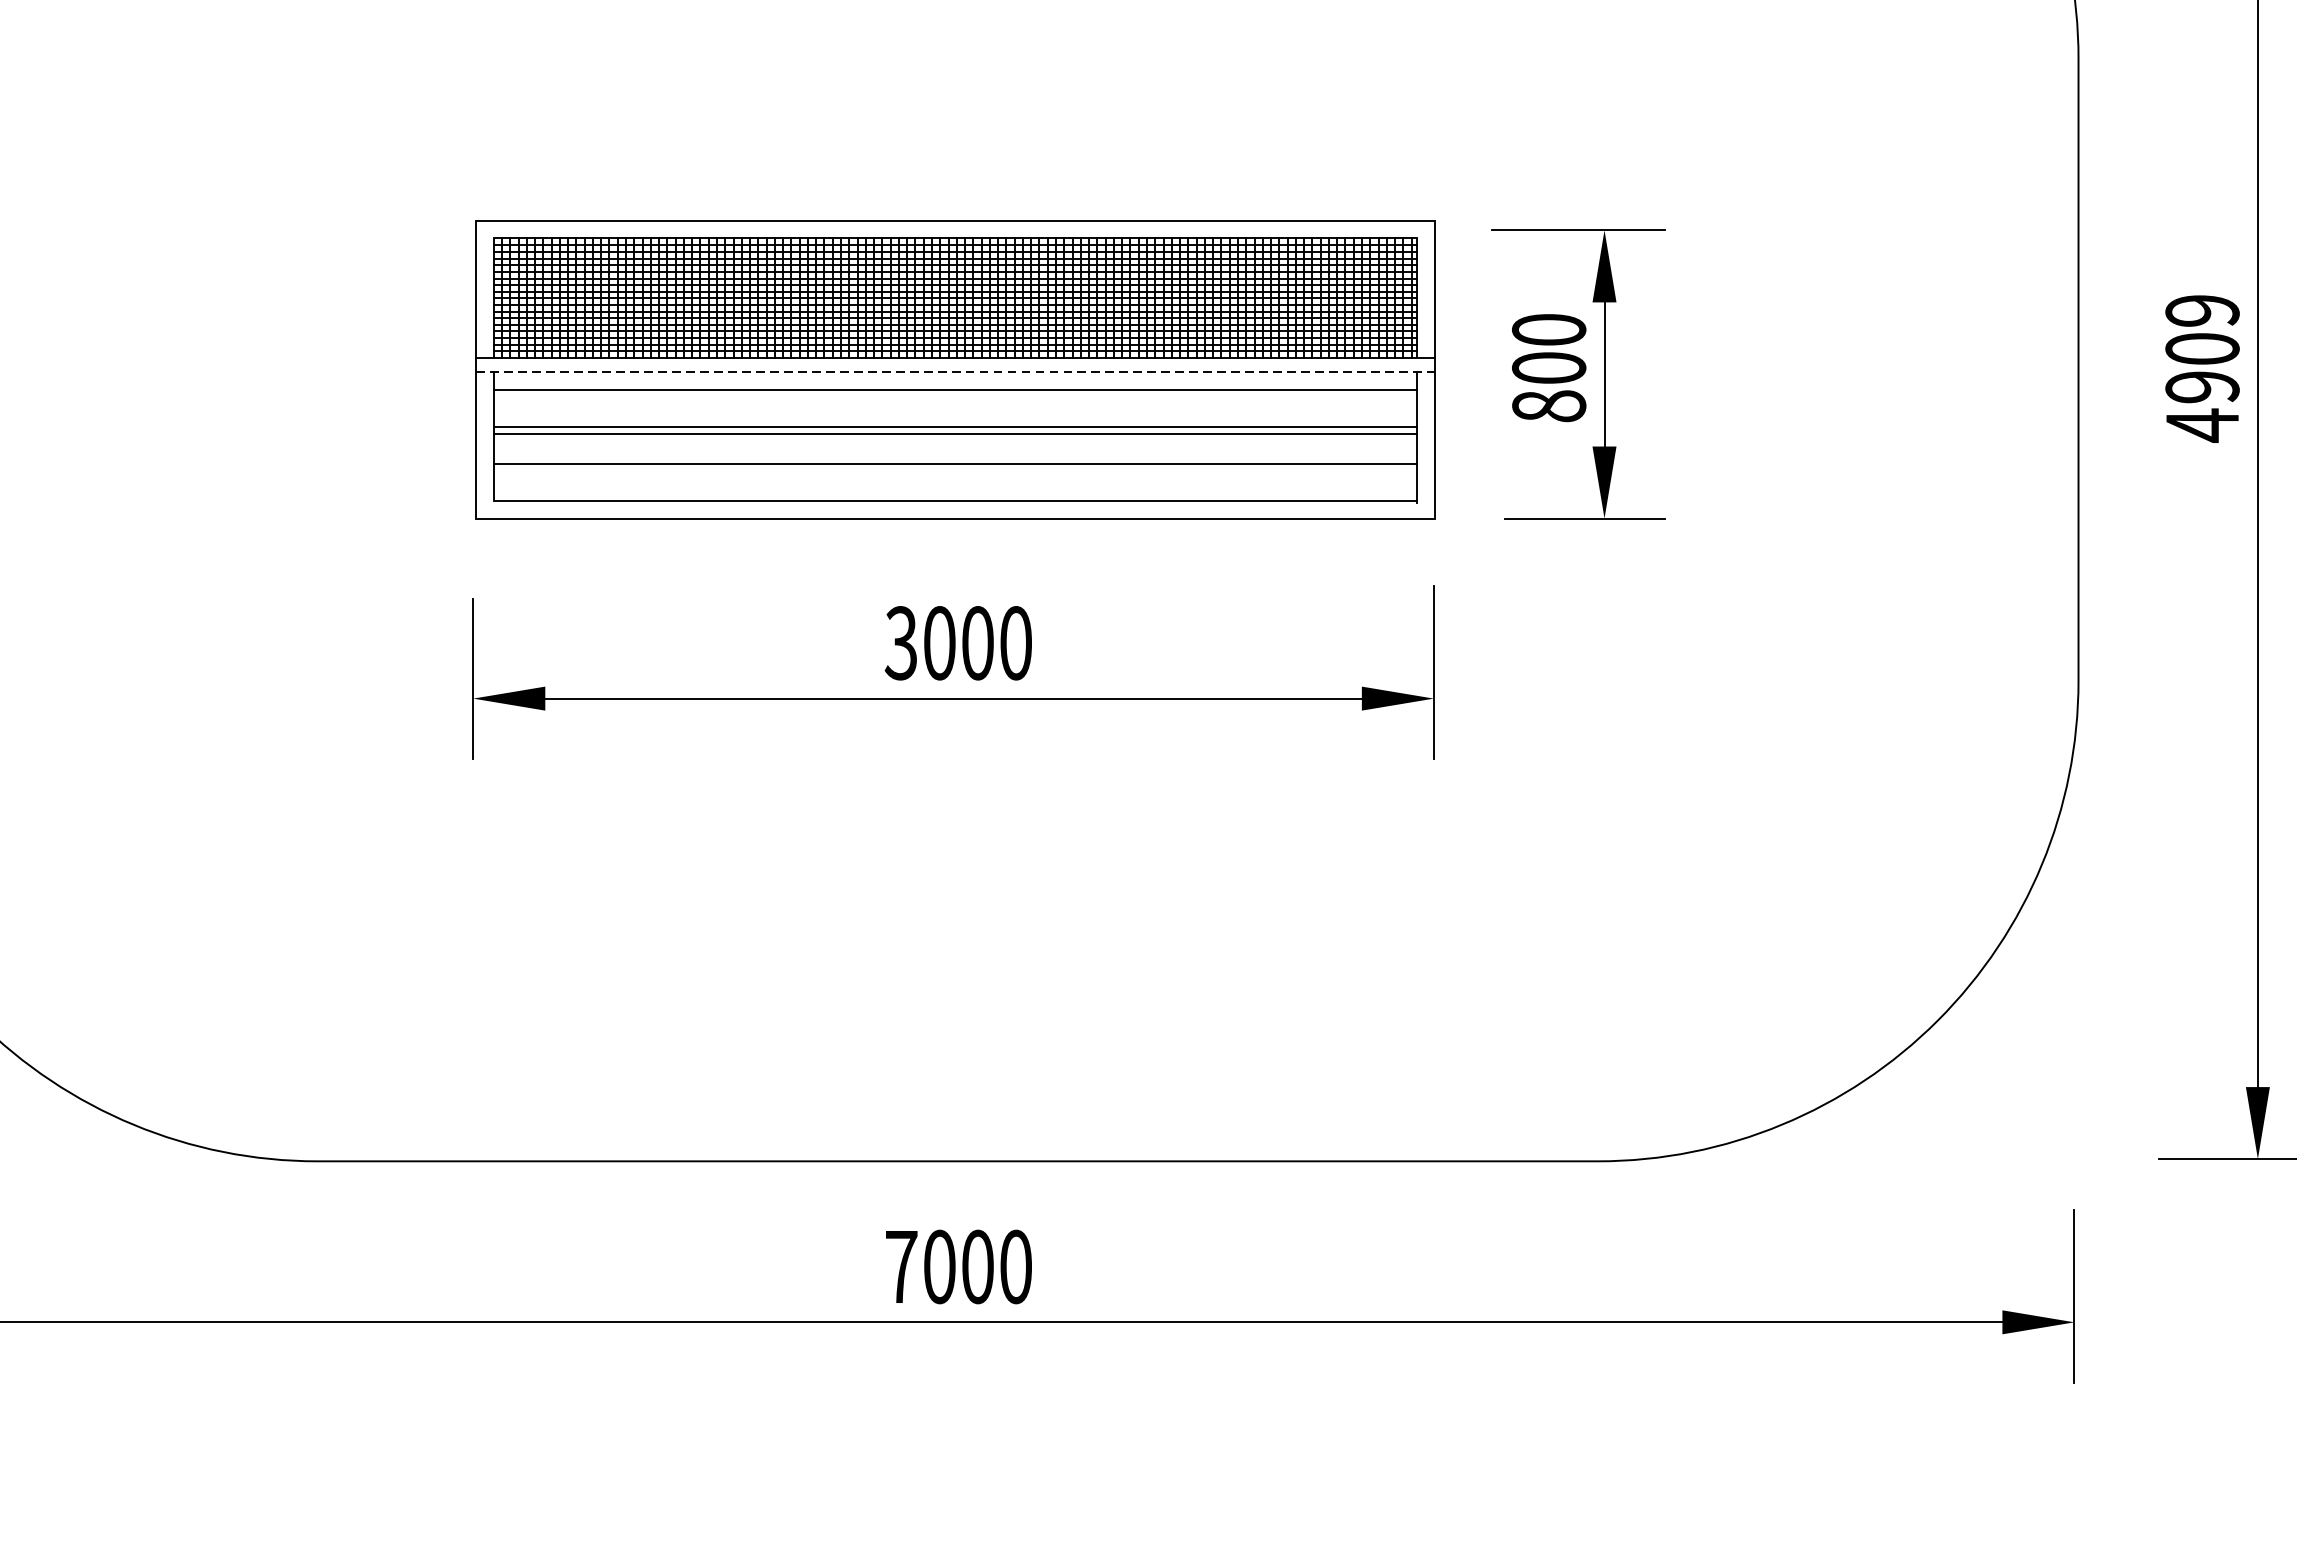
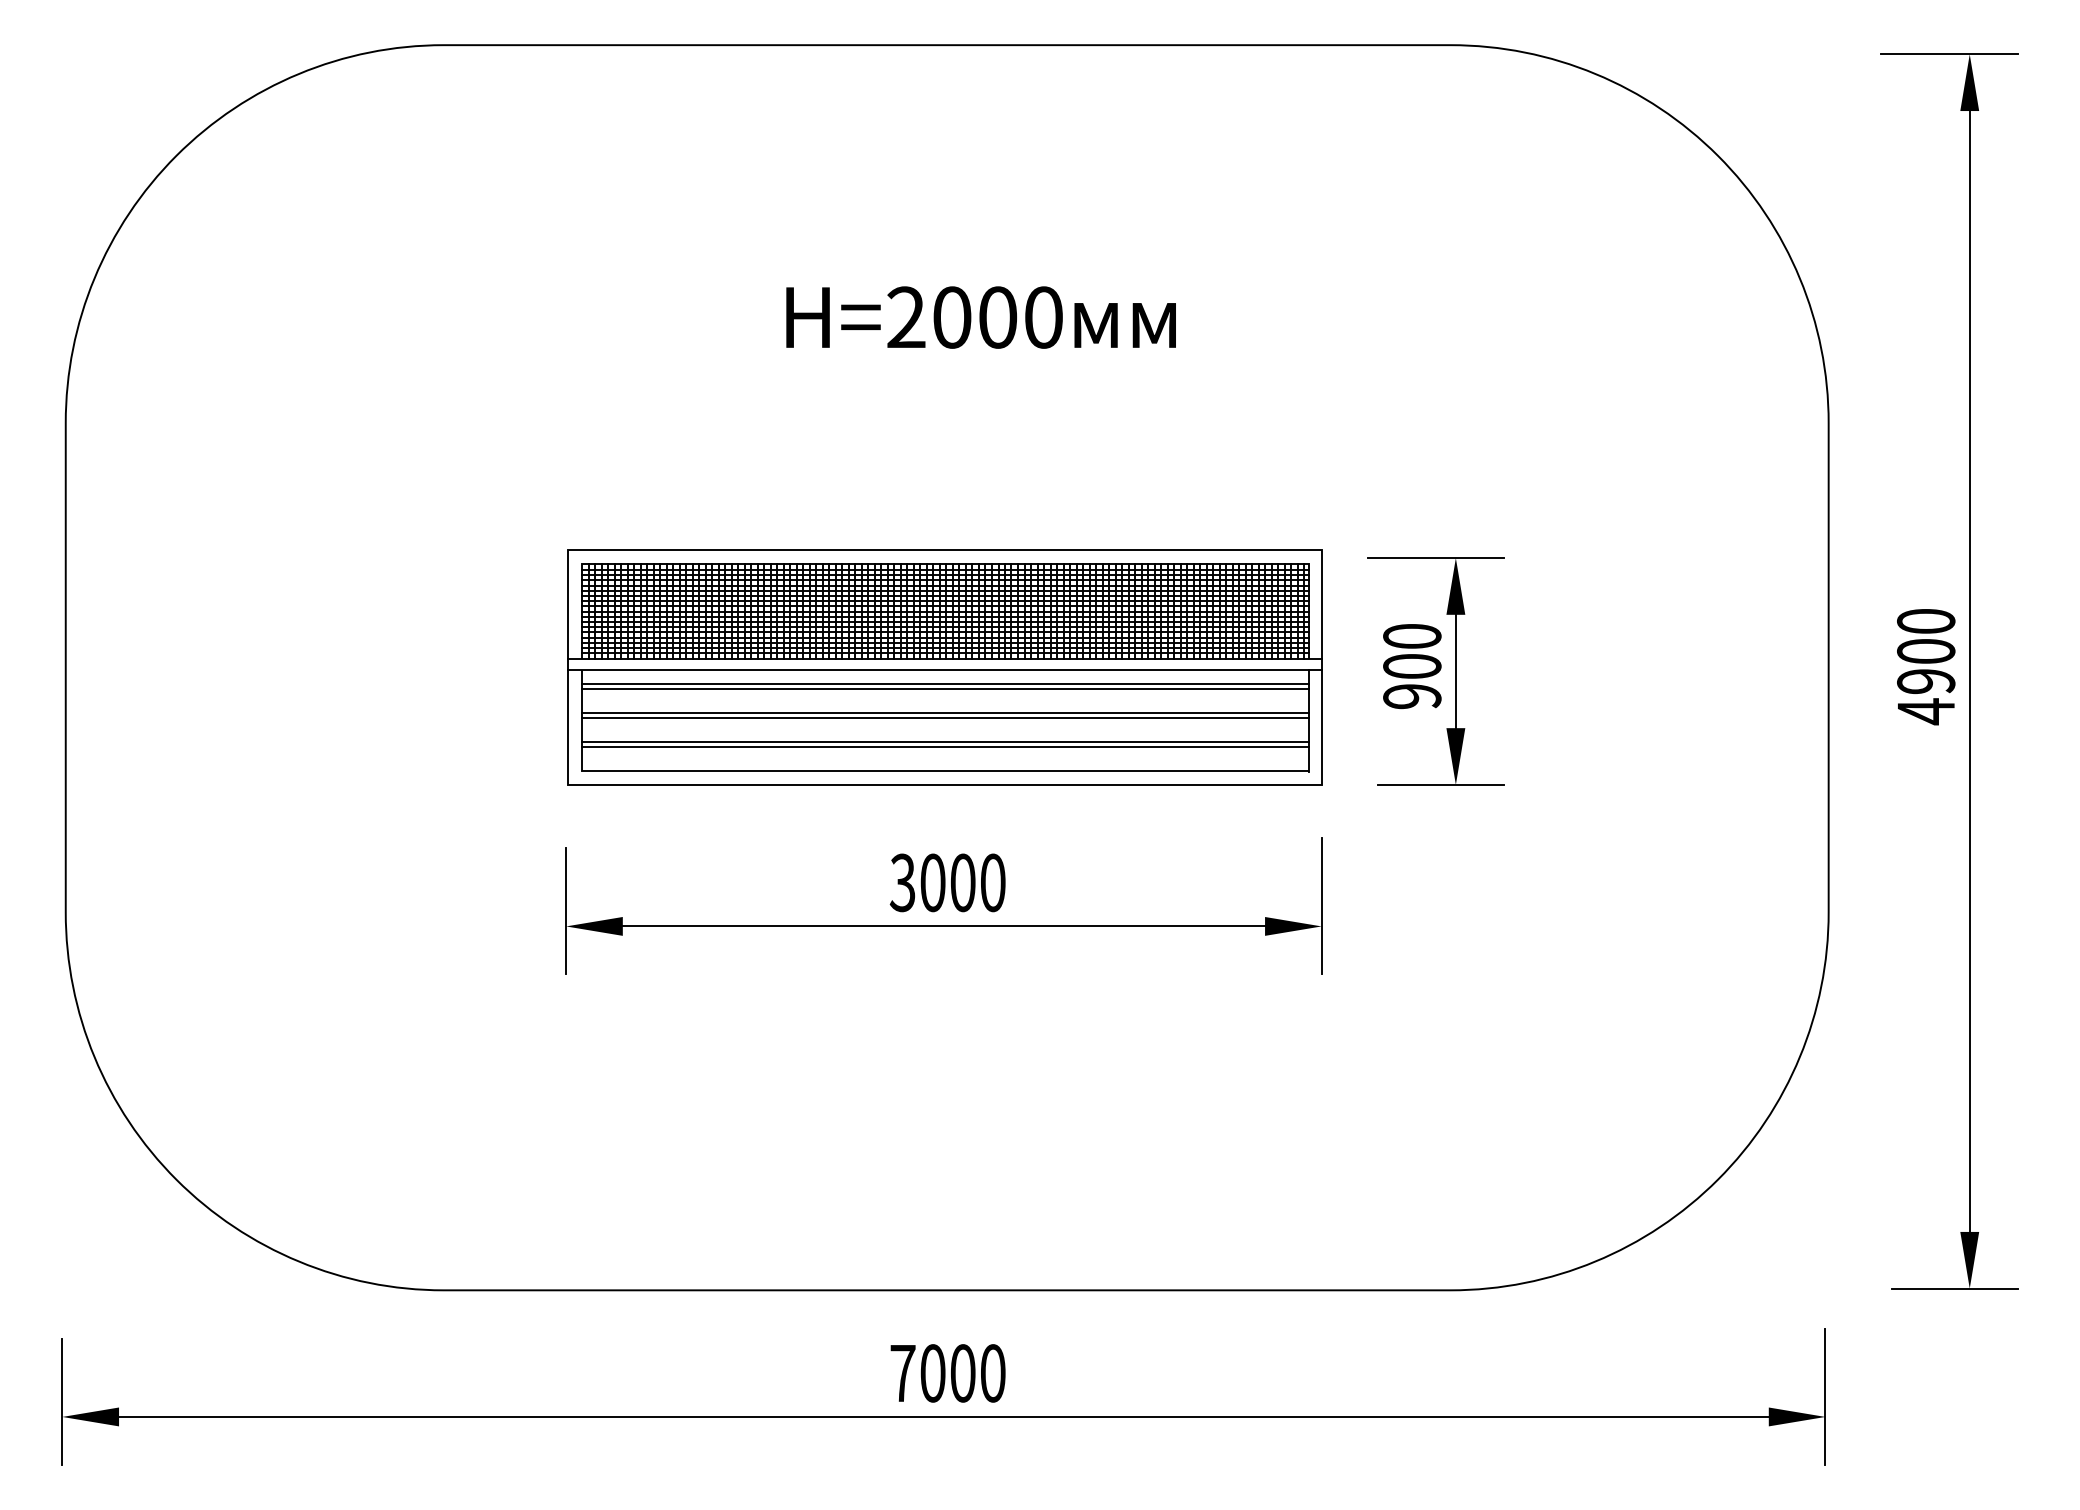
text: (2202, 310) -> (1926, 621), 4909 -> 4900
line: (955, 371) -> (945, 669), dashed -> solid
line: (955, 397) -> (945, 689), added
text: (1549, 406) -> (1412, 696), 800 -> 900
line: (955, 471) -> (945, 747), added

